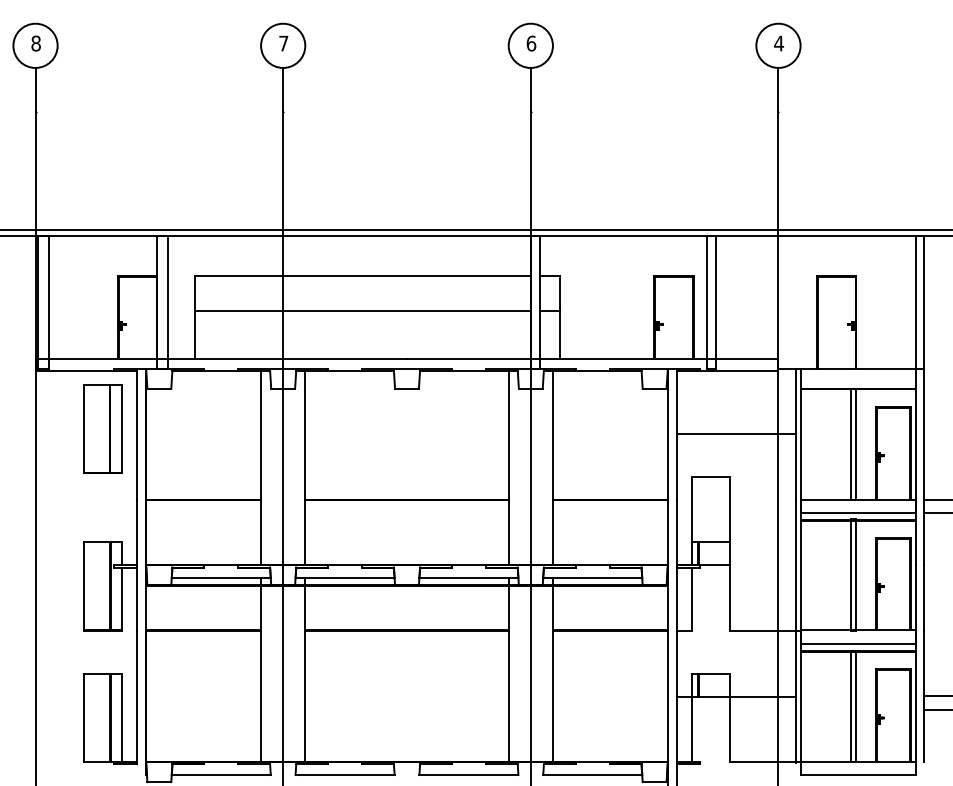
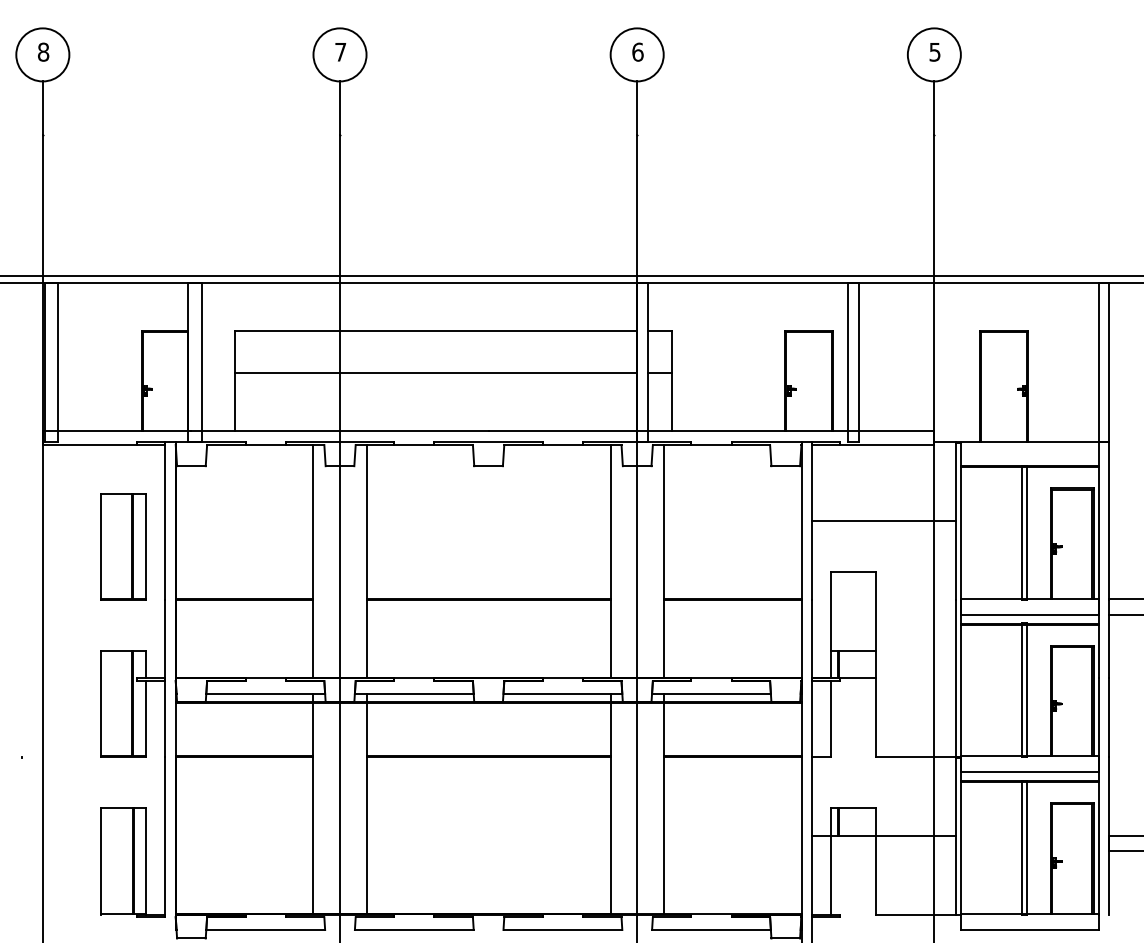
text: (779, 43) -> (935, 52), 4 -> 5
part: (102, 428) -> (123, 546), moved

